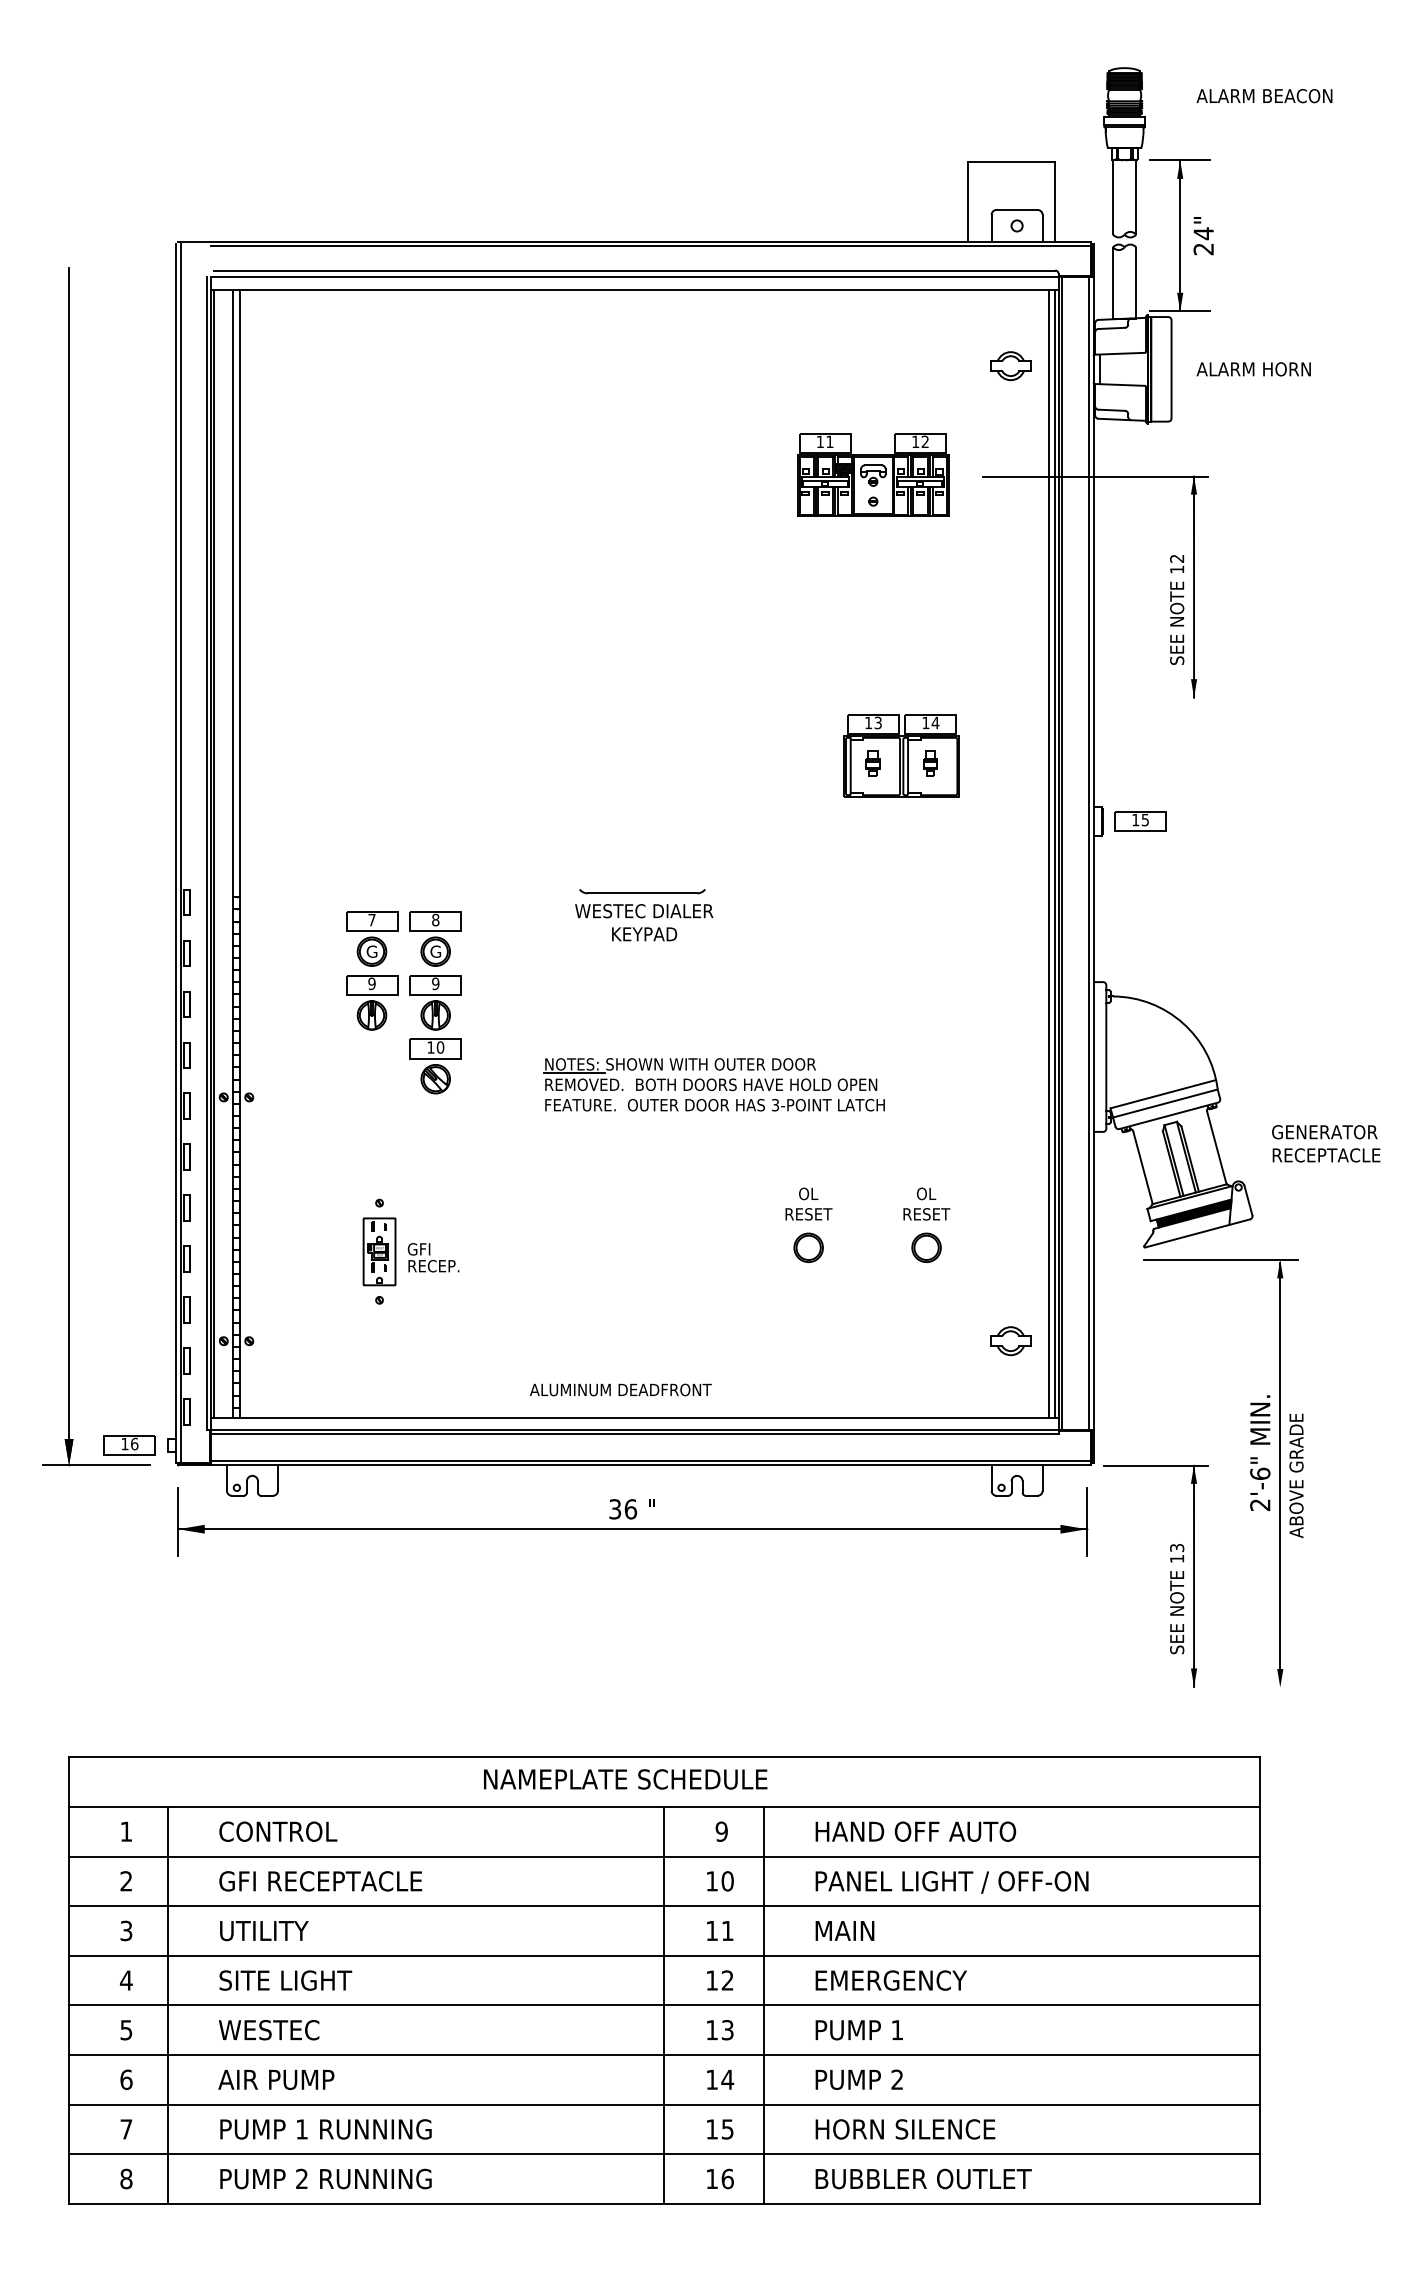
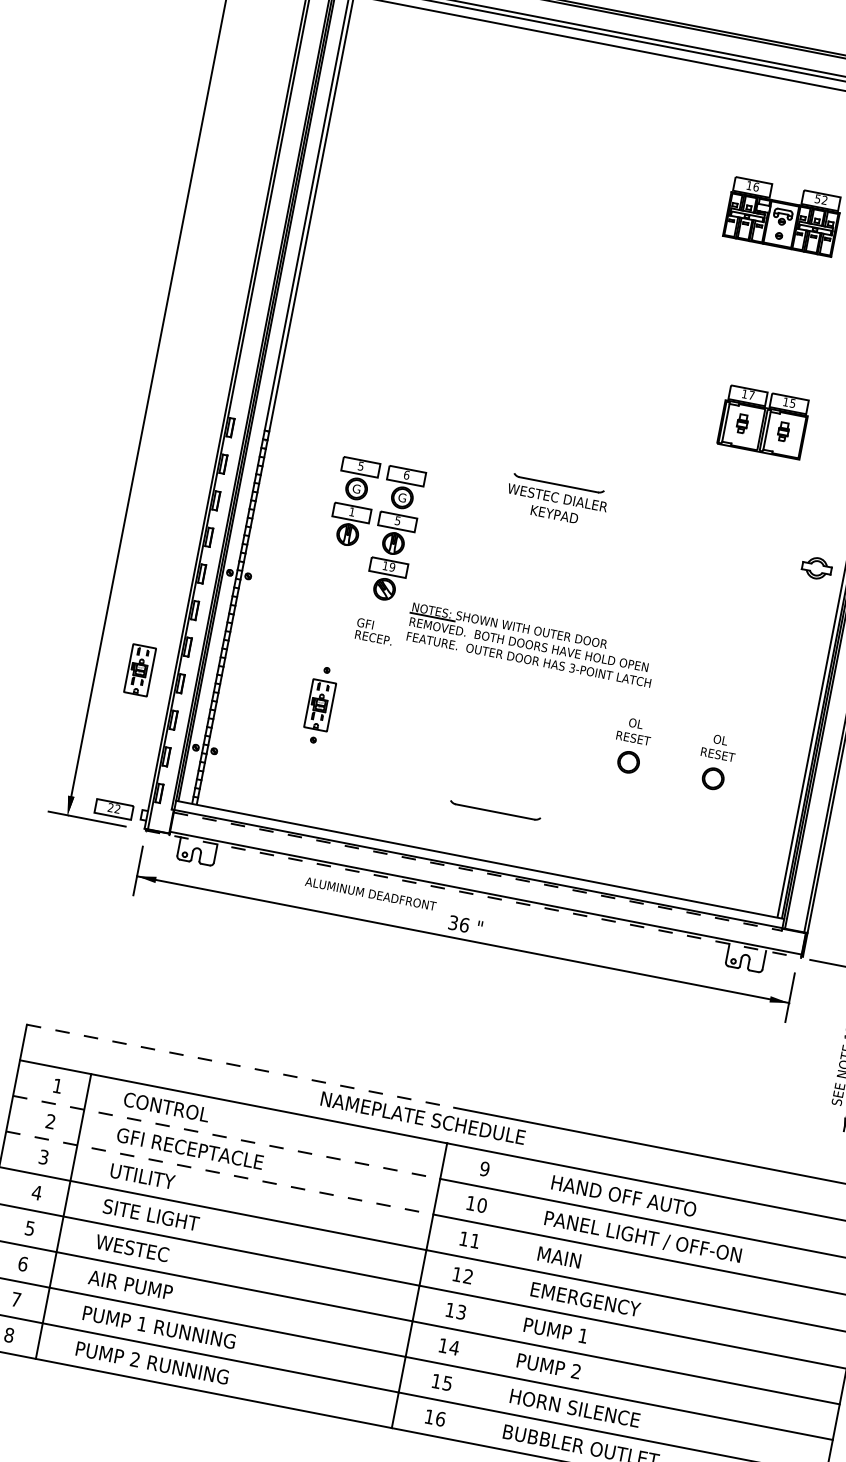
text: (829, 441) -> (756, 186), 11 -> 16
text: (915, 441) -> (817, 198), 12 -> 52
hatch: (844, 468) -> (763, 208), removed
text: (877, 722) -> (751, 394), 13 -> 17
text: (935, 722) -> (792, 403), 14 -> 15
text: (435, 919) -> (406, 474), 8 -> 6
text: (371, 920) -> (360, 466), 7 -> 5
text: (371, 983) -> (351, 511), 9 -> 1
text: (435, 983) -> (397, 520), 9 -> 5
text: (440, 1047) -> (392, 567), 10 -> 19
part: (713, 1084) -> (530, 644), moved
part: (128, 1251) -> (140, 670), added
text: (433, 1257) -> (374, 631), moved
part: (1010, 1341) -> (816, 568), moved
part: (642, 1347) -> (495, 810), added
text: (620, 1389) -> (370, 893), moved
line: (634, 1434) -> (477, 871), solid -> dashed
text: (129, 1443) -> (114, 807), 16 -> 22
line: (634, 1465) -> (473, 894), solid -> dashed
line: (366, 1757) -> (240, 1066), solid -> dashed
line: (366, 1856) -> (226, 1137), solid -> dashed
line: (366, 1906) -> (219, 1173), solid -> dashed
line: (763, 2004) -> (490, 1298), removed

